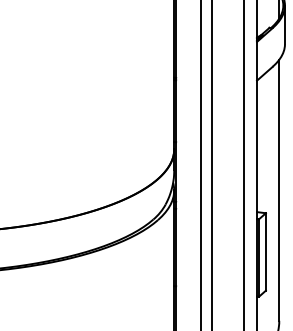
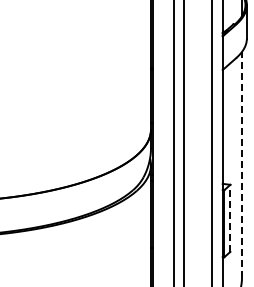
line: (278, 189) -> (241, 164), solid -> dashed
line: (266, 252) -> (230, 218), solid -> dashed

